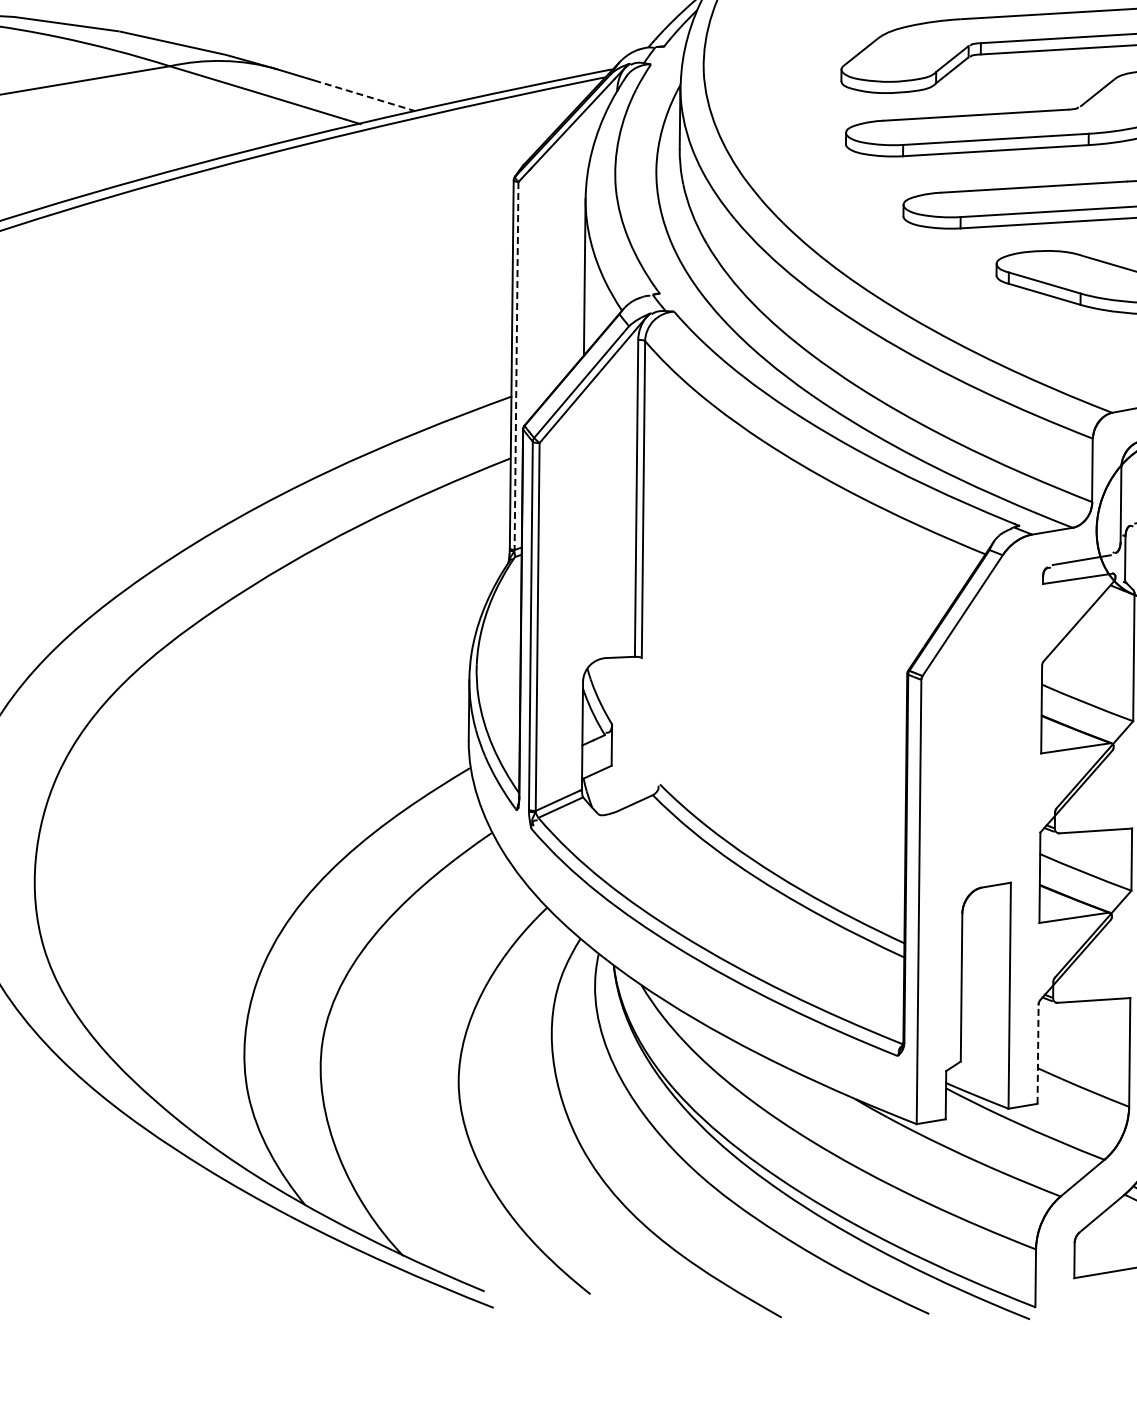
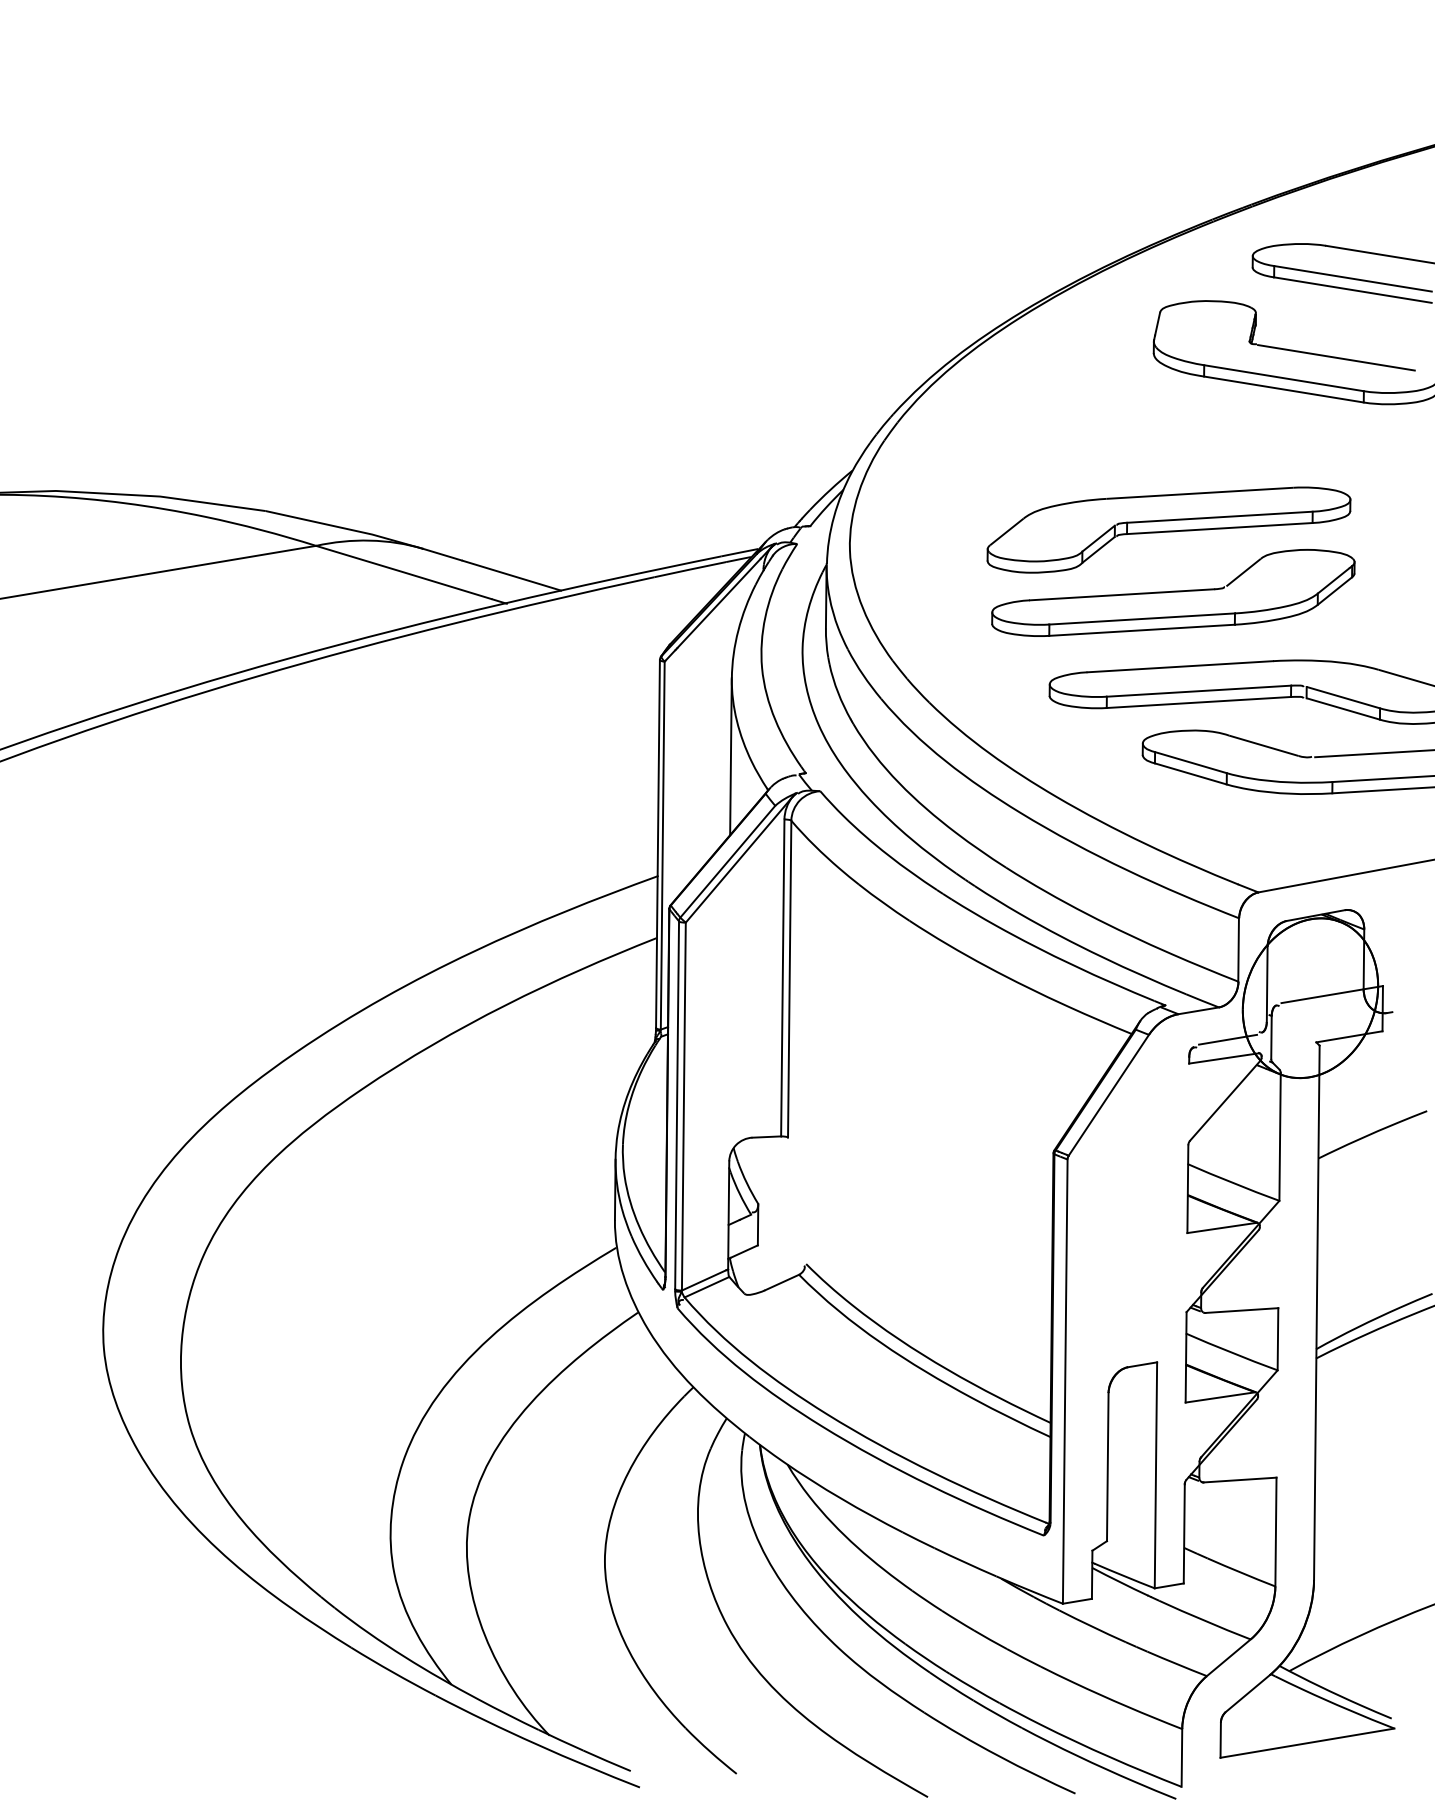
line: (366, 95) -> (512, 575), dashed -> solid
line: (516, 365) -> (662, 845), dashed -> solid
line: (1038, 1053) -> (1184, 1533), dashed -> solid

